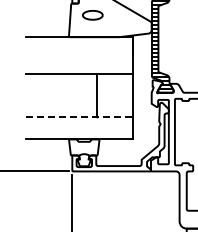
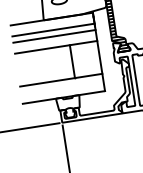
line: (79, 51) -> (53, 30), added
line: (79, 59) -> (54, 36), added
line: (79, 116) -> (61, 79), dashed -> solid

